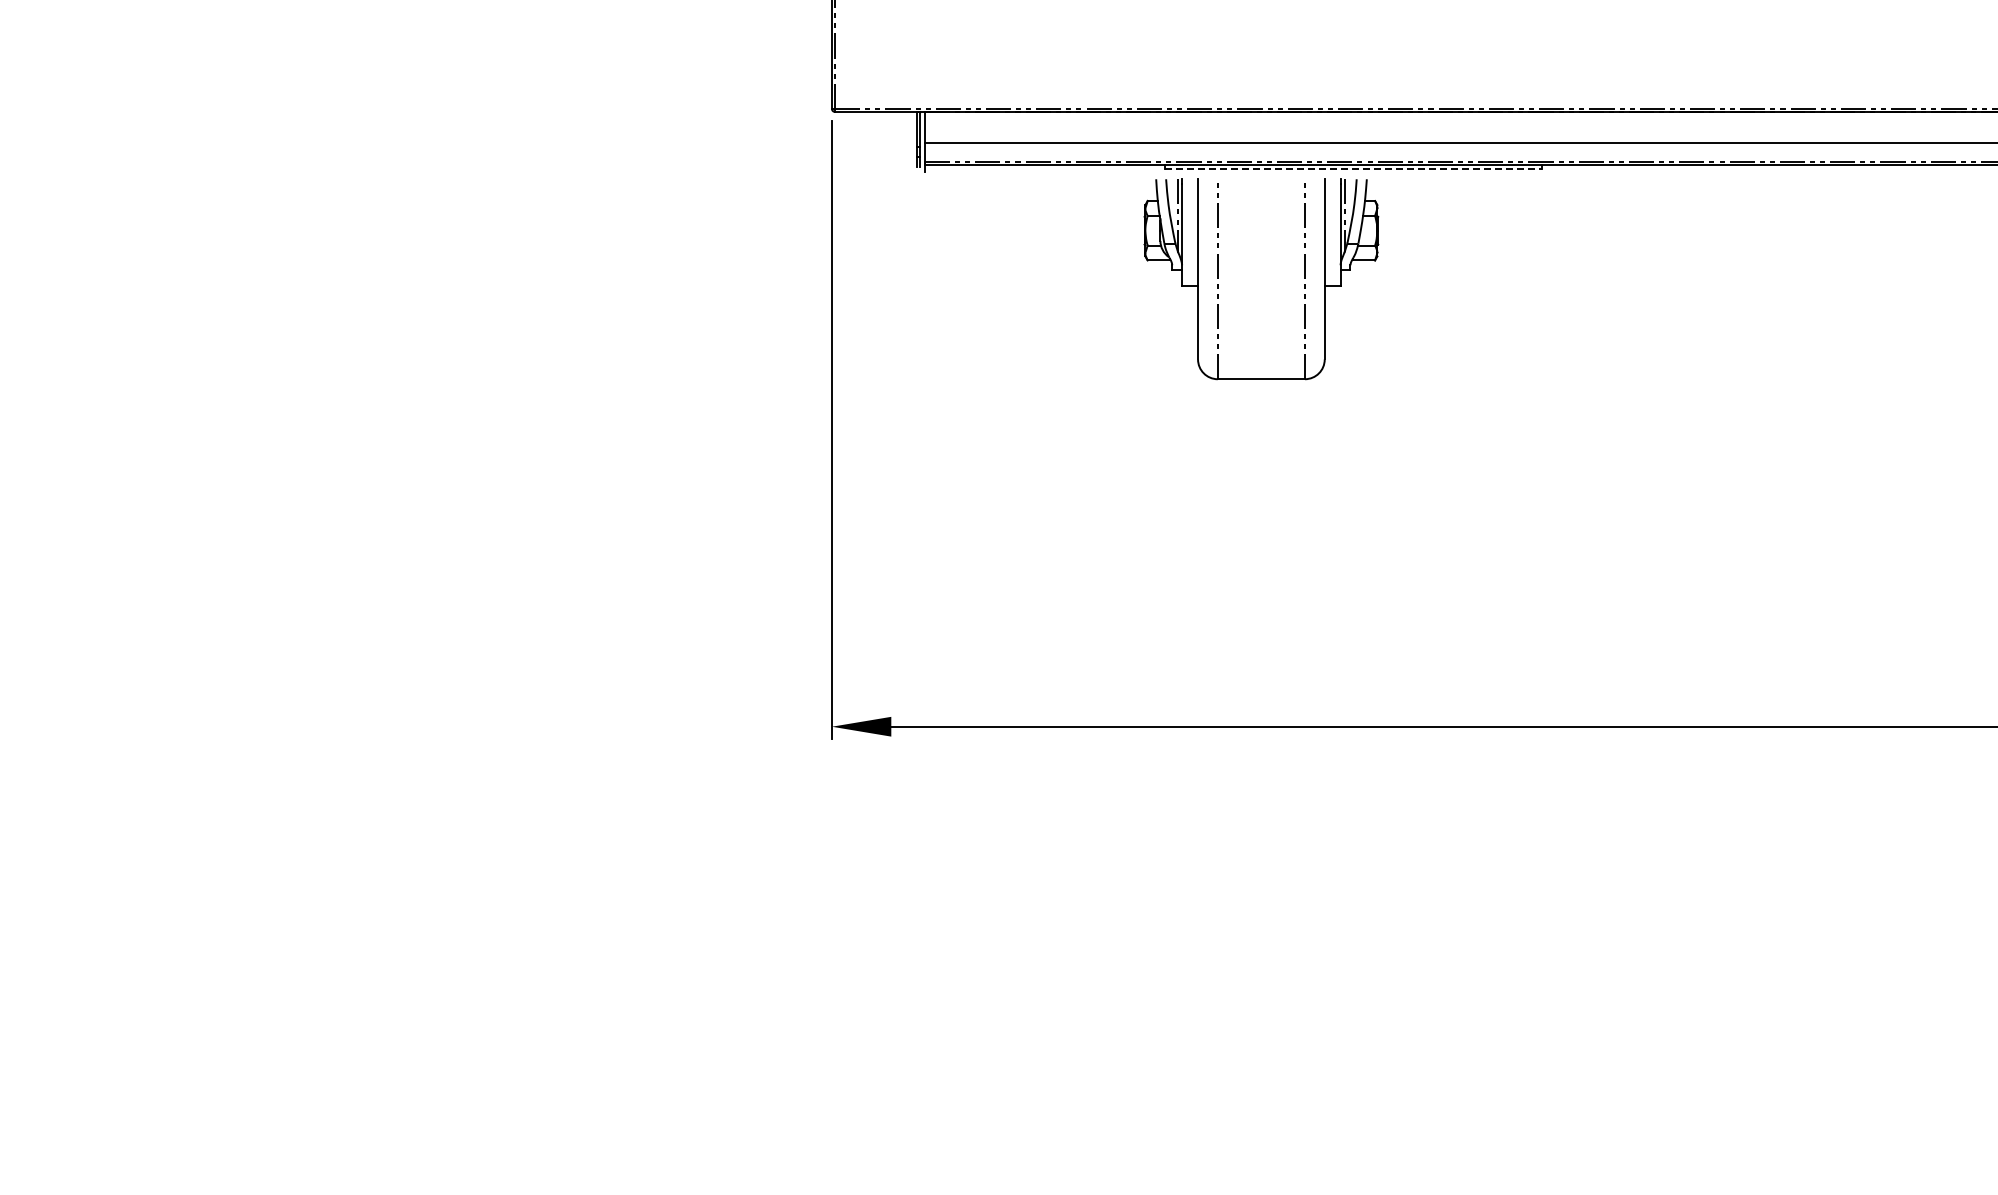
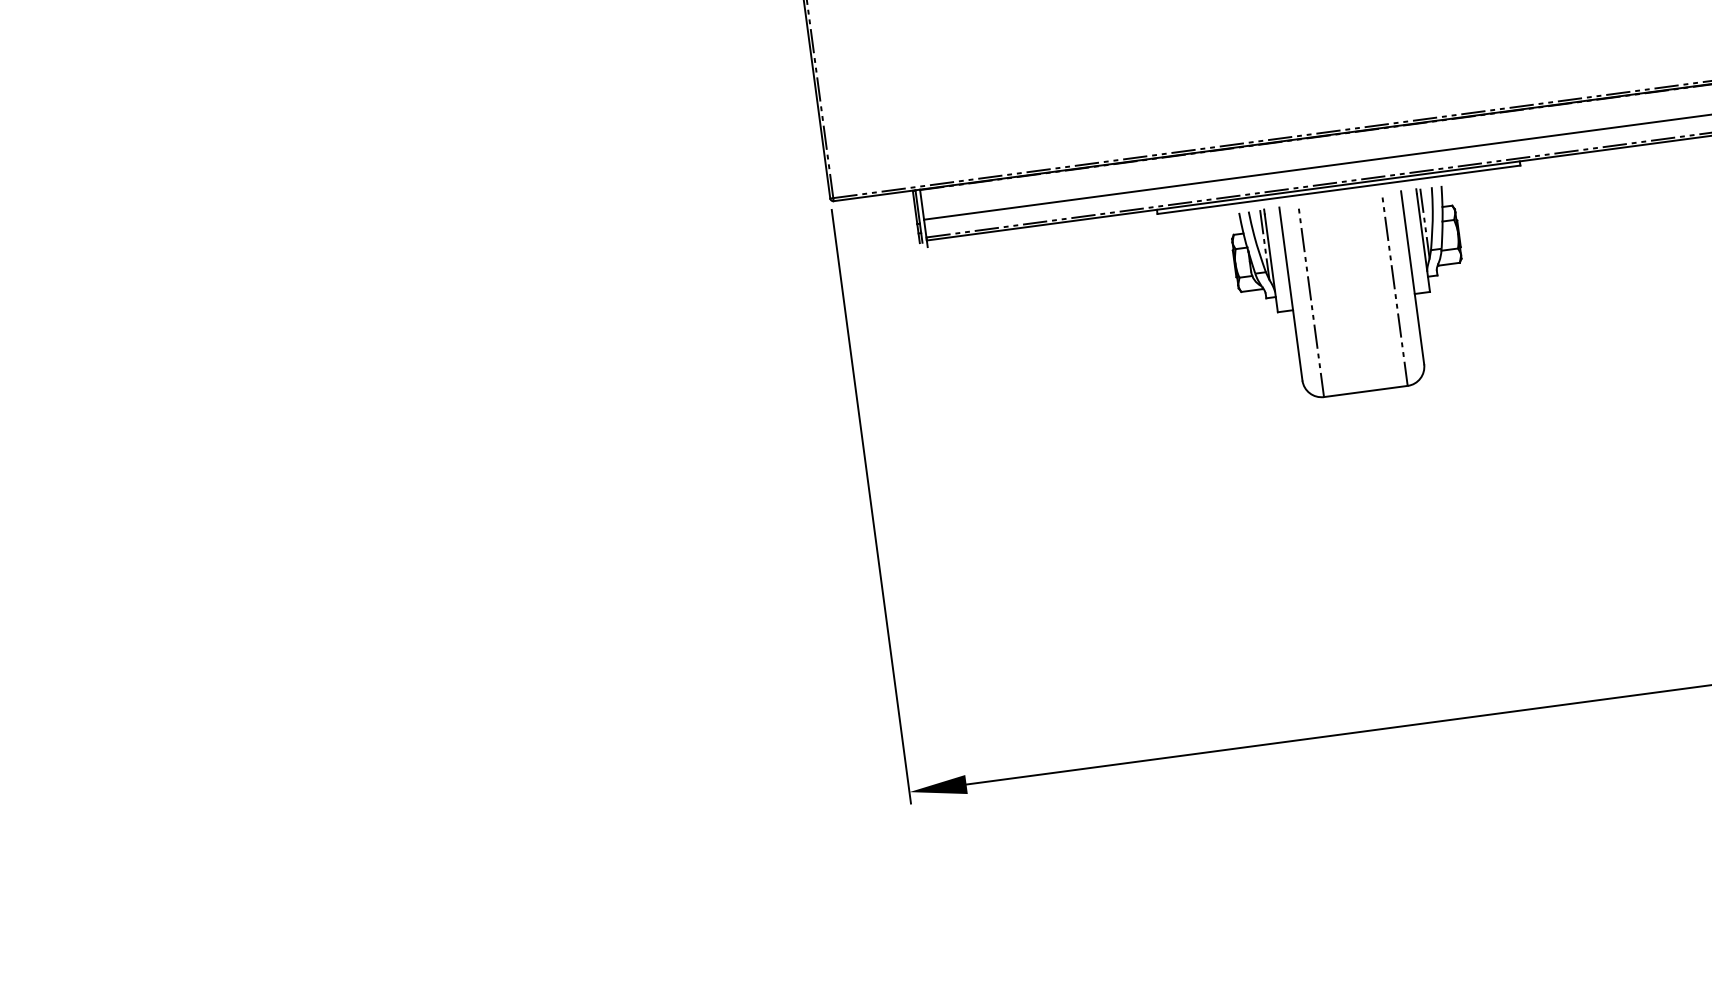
line: (1353, 169) -> (1339, 190), dashed -> solid
part: (1218, 278) -> (1311, 300), moved

